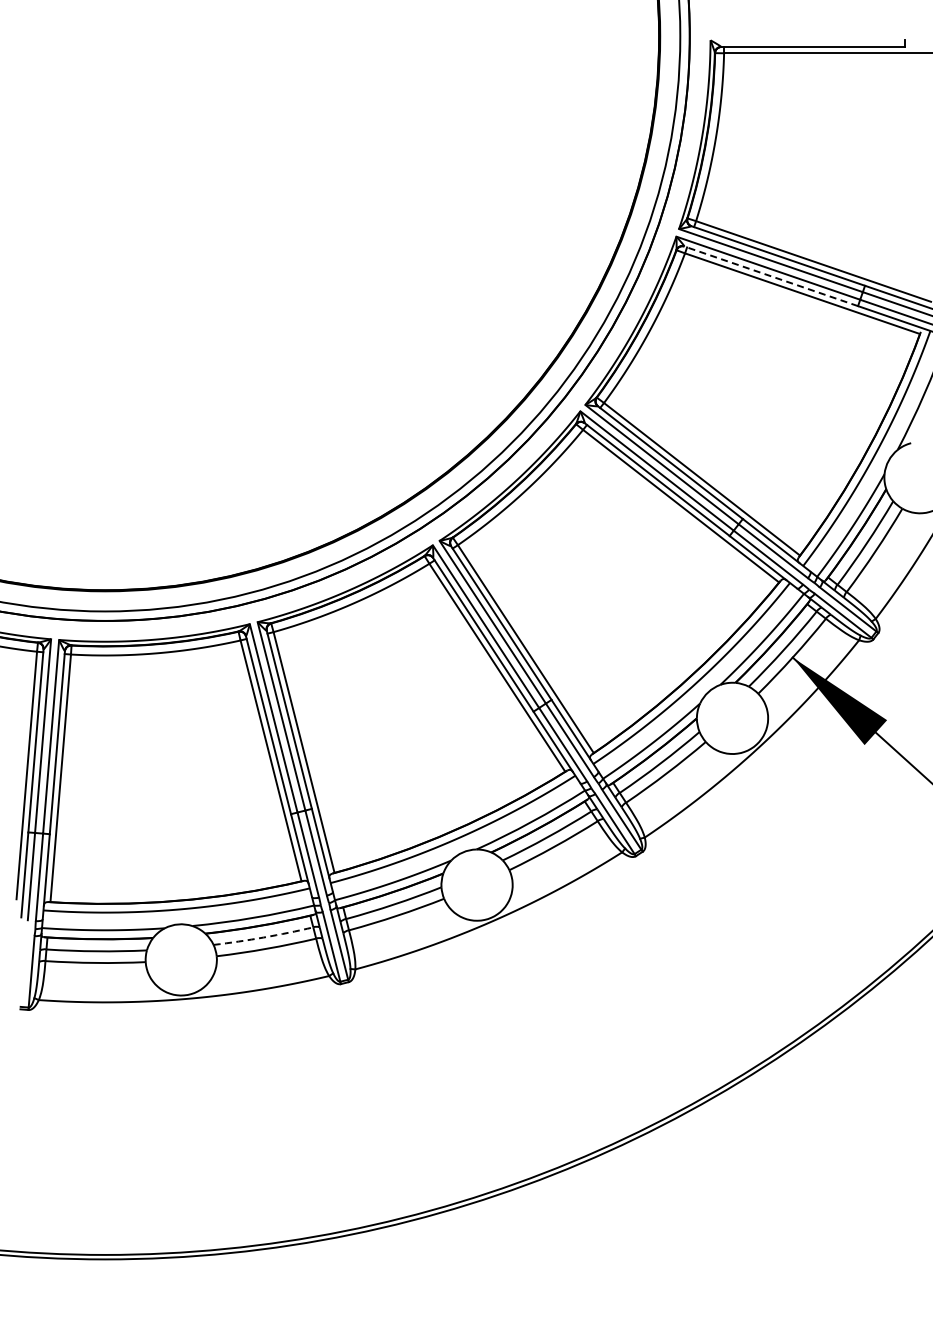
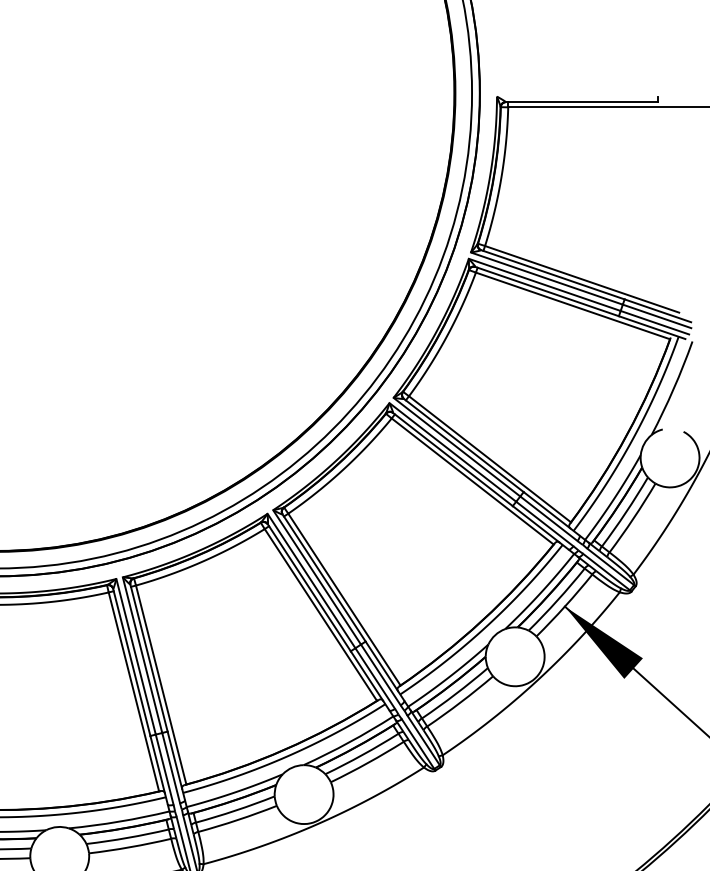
line: (771, 276) -> (547, 291), dashed -> solid
arc: (263, 937) -> (127, 837), dashed -> solid

